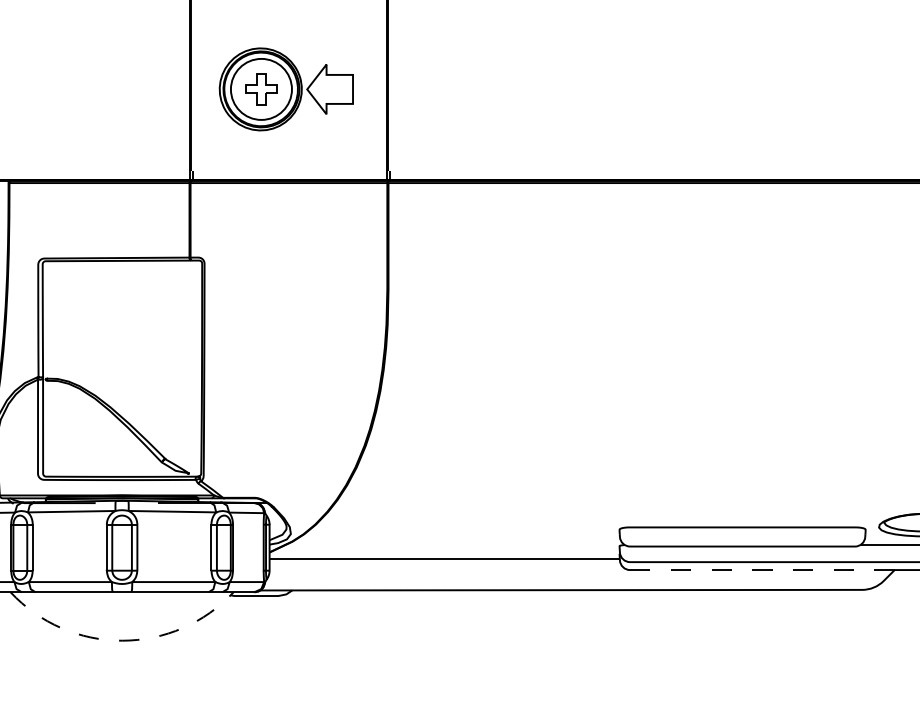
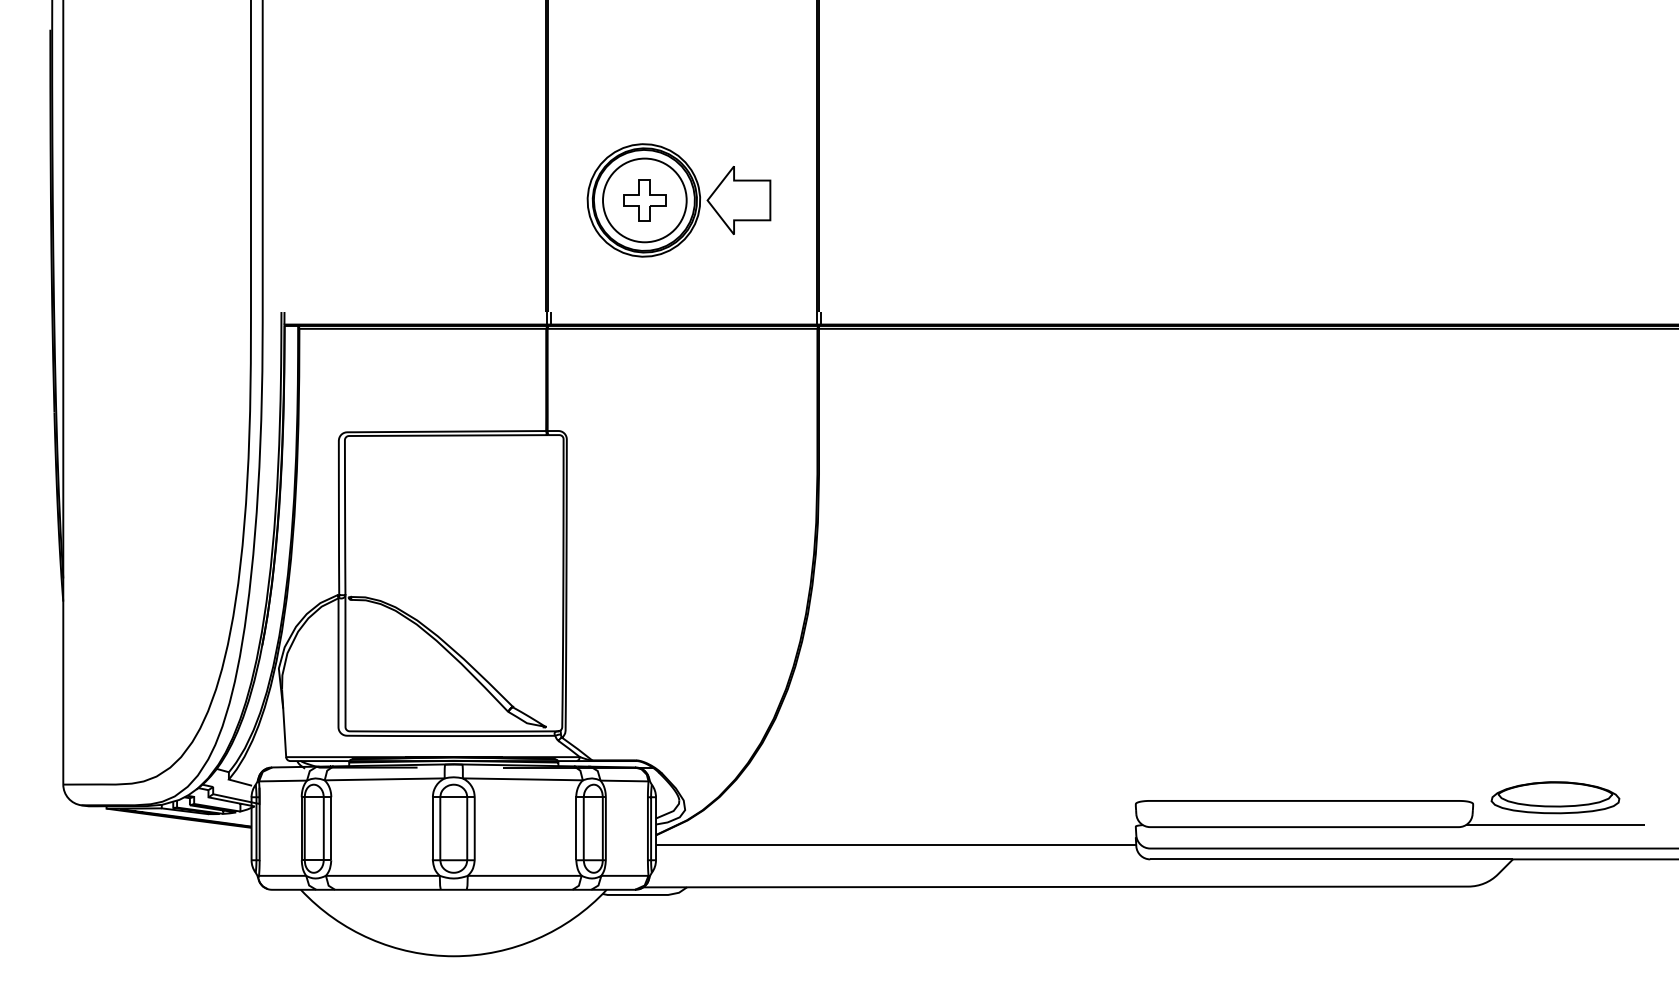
line: (763, 570) -> (1332, 859), dashed -> solid
line: (121, 640) -> (453, 956), dashed -> solid

